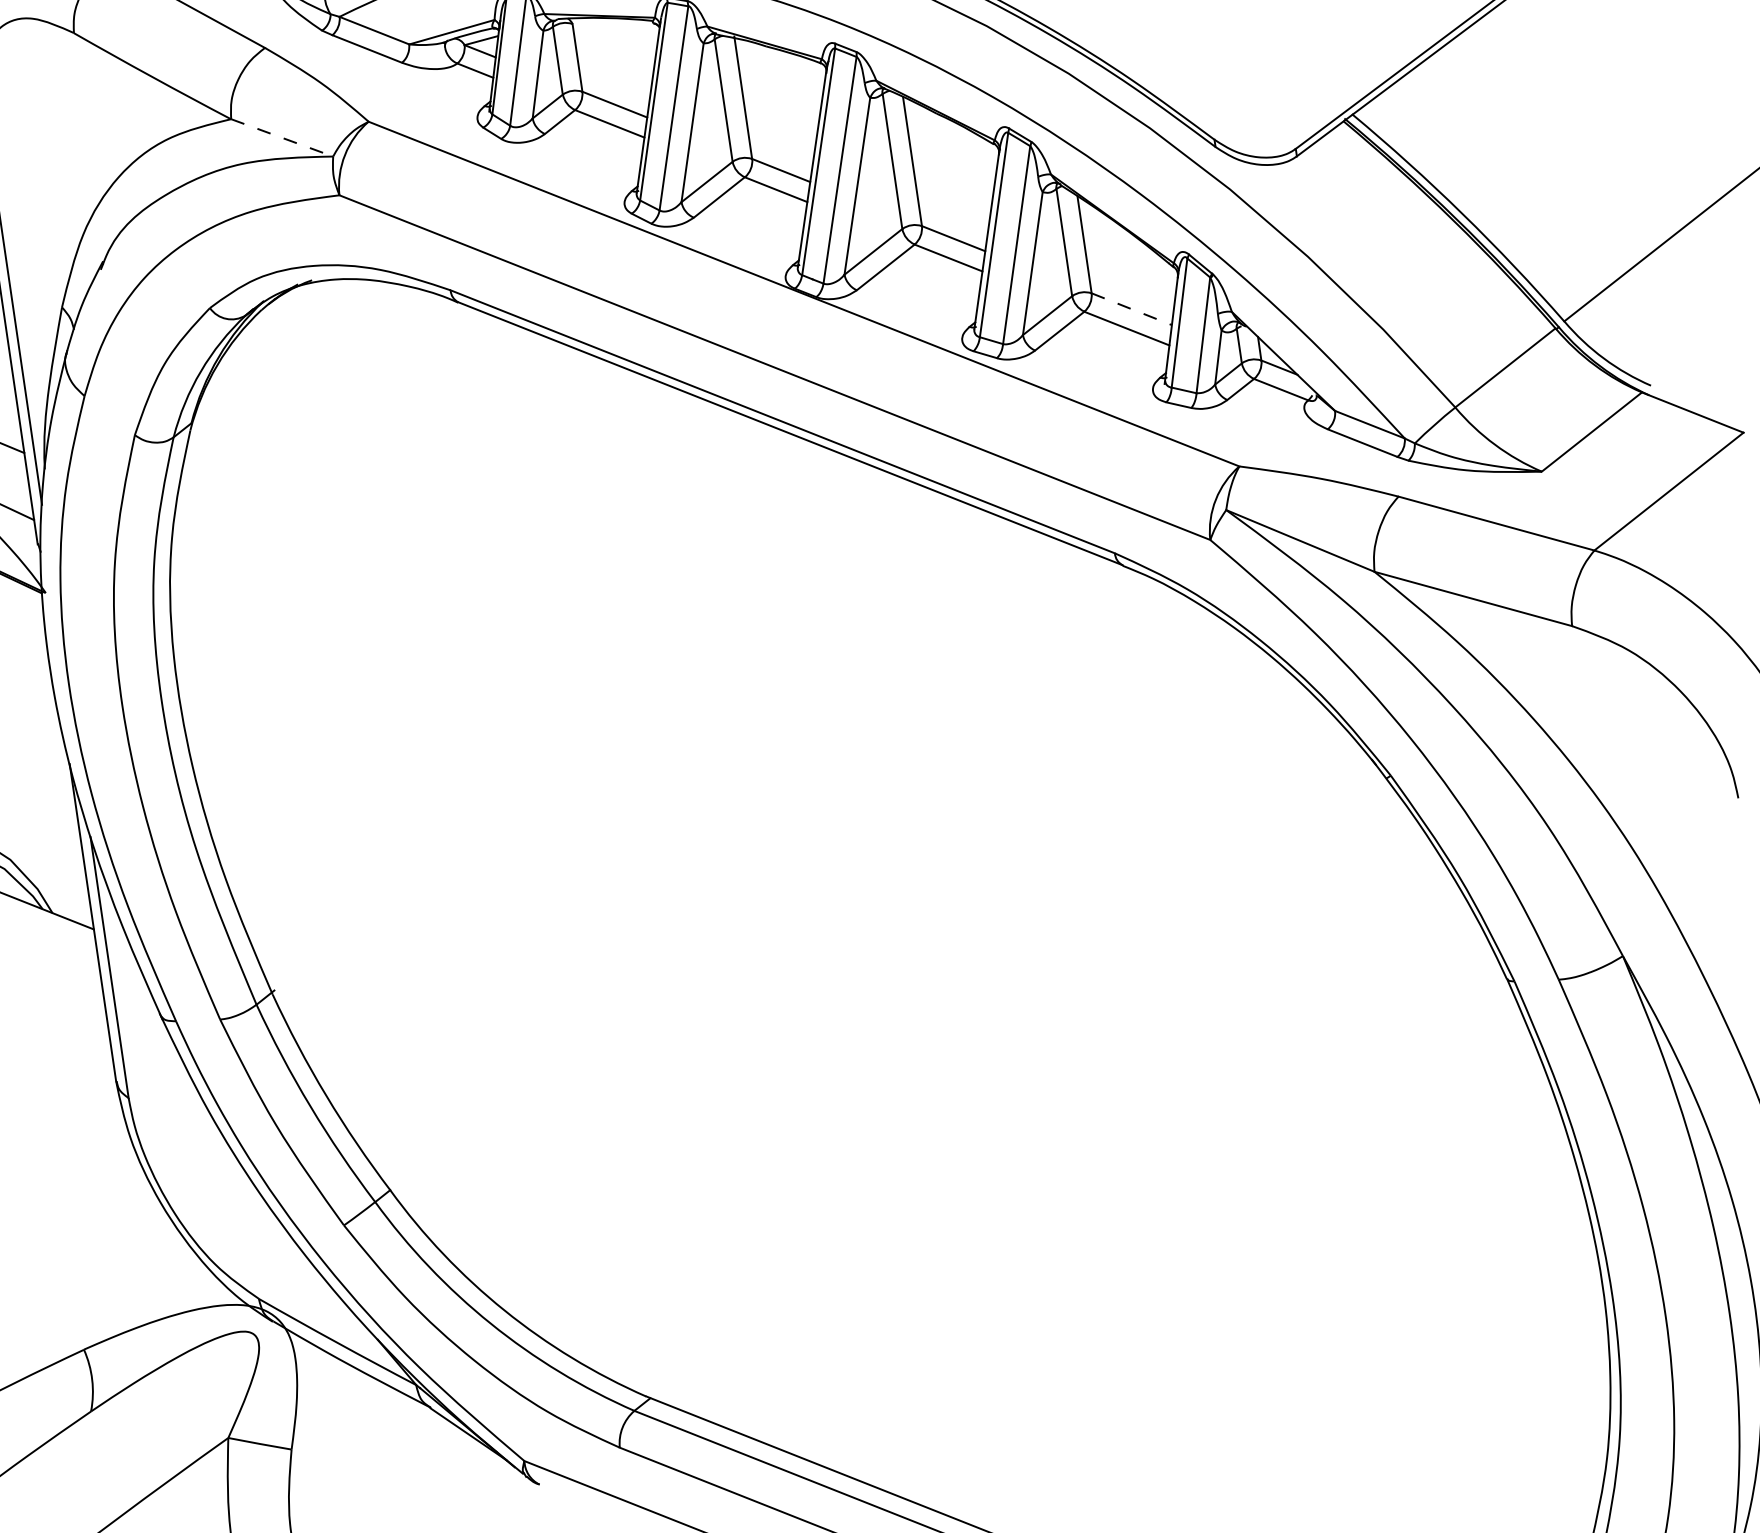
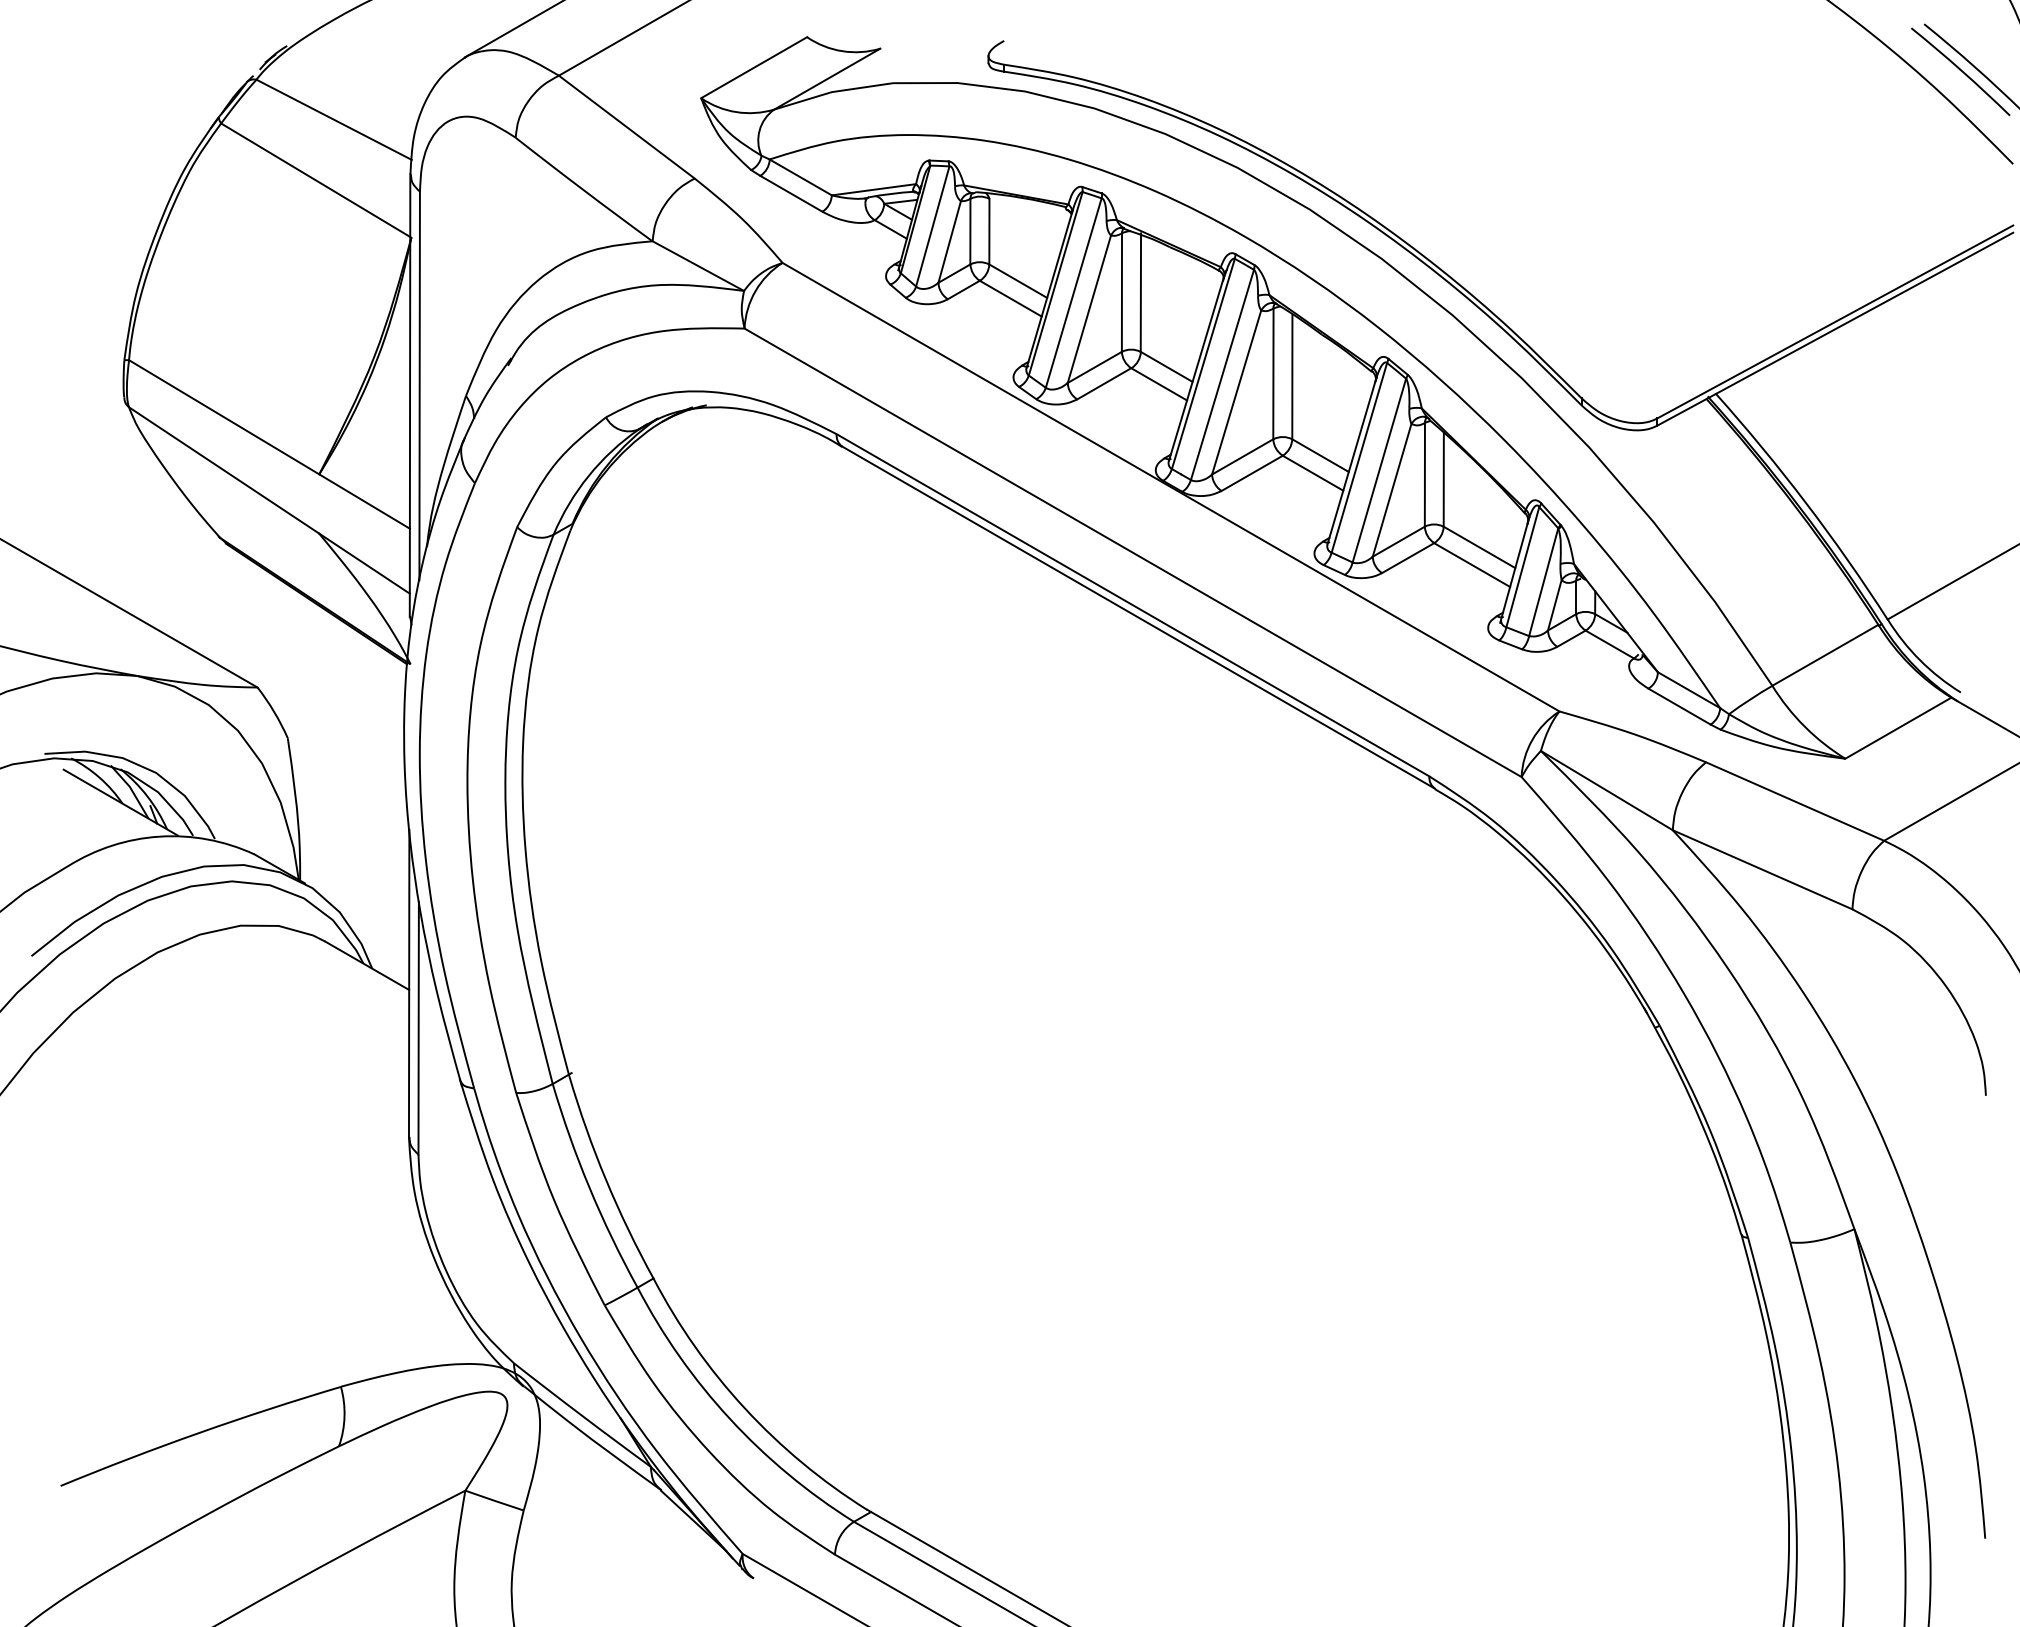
line: (282, 138) -> (698, 266), dashed -> solid
line: (1131, 309) -> (1479, 547), dashed -> solid

